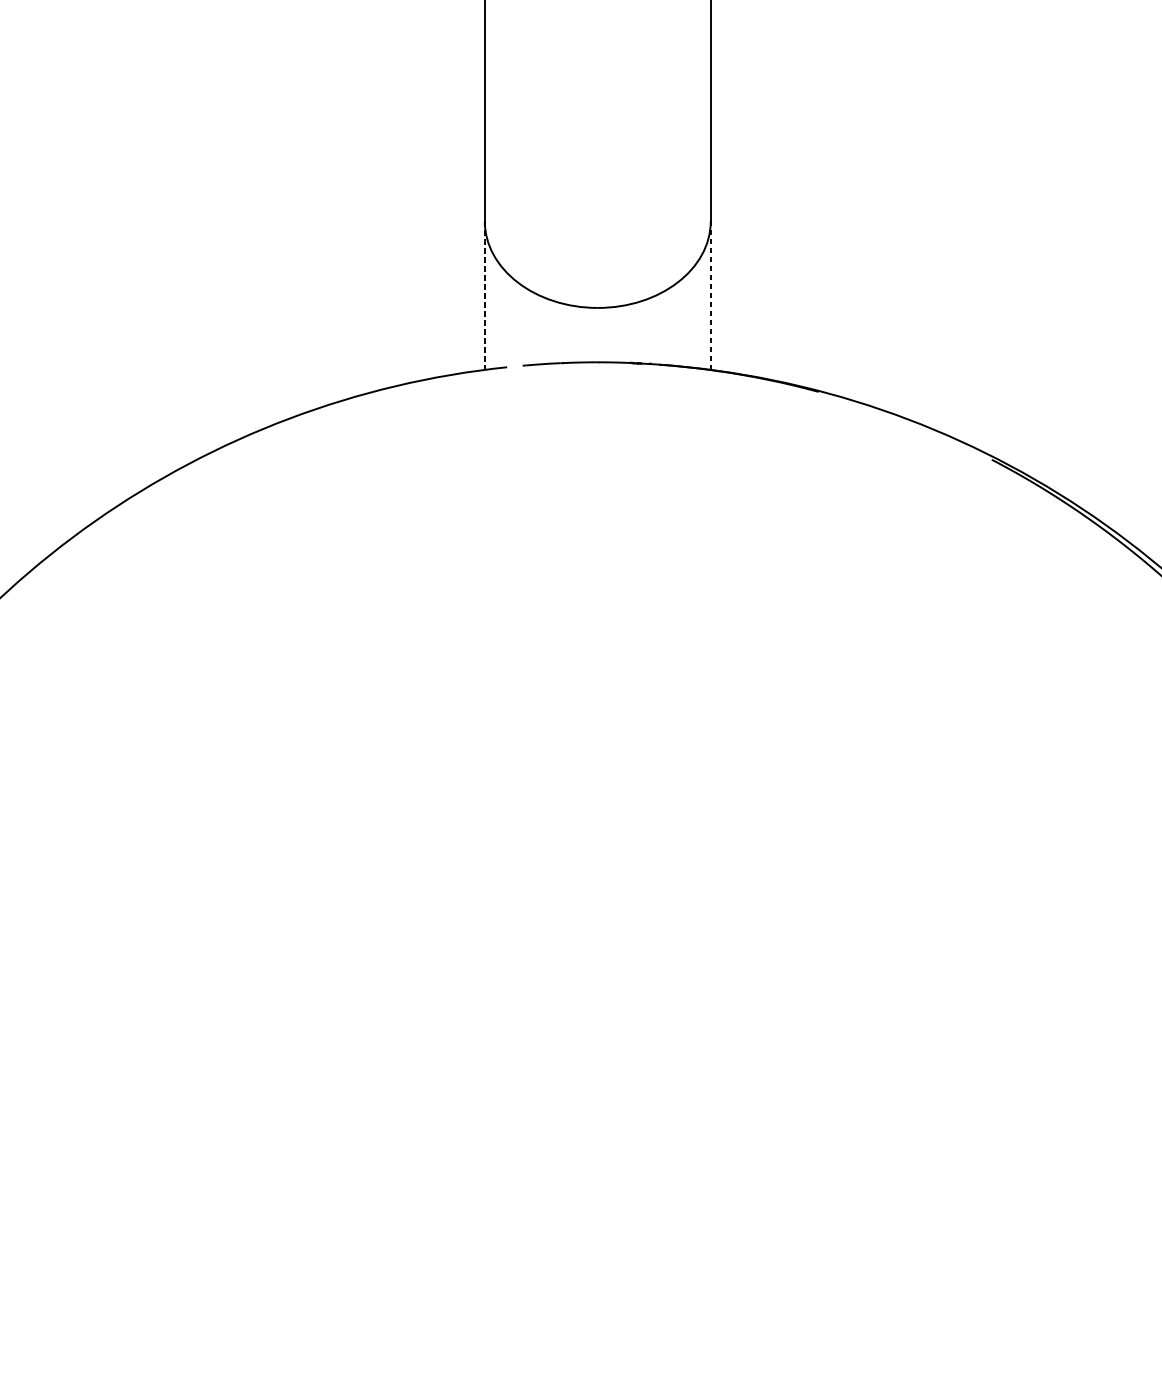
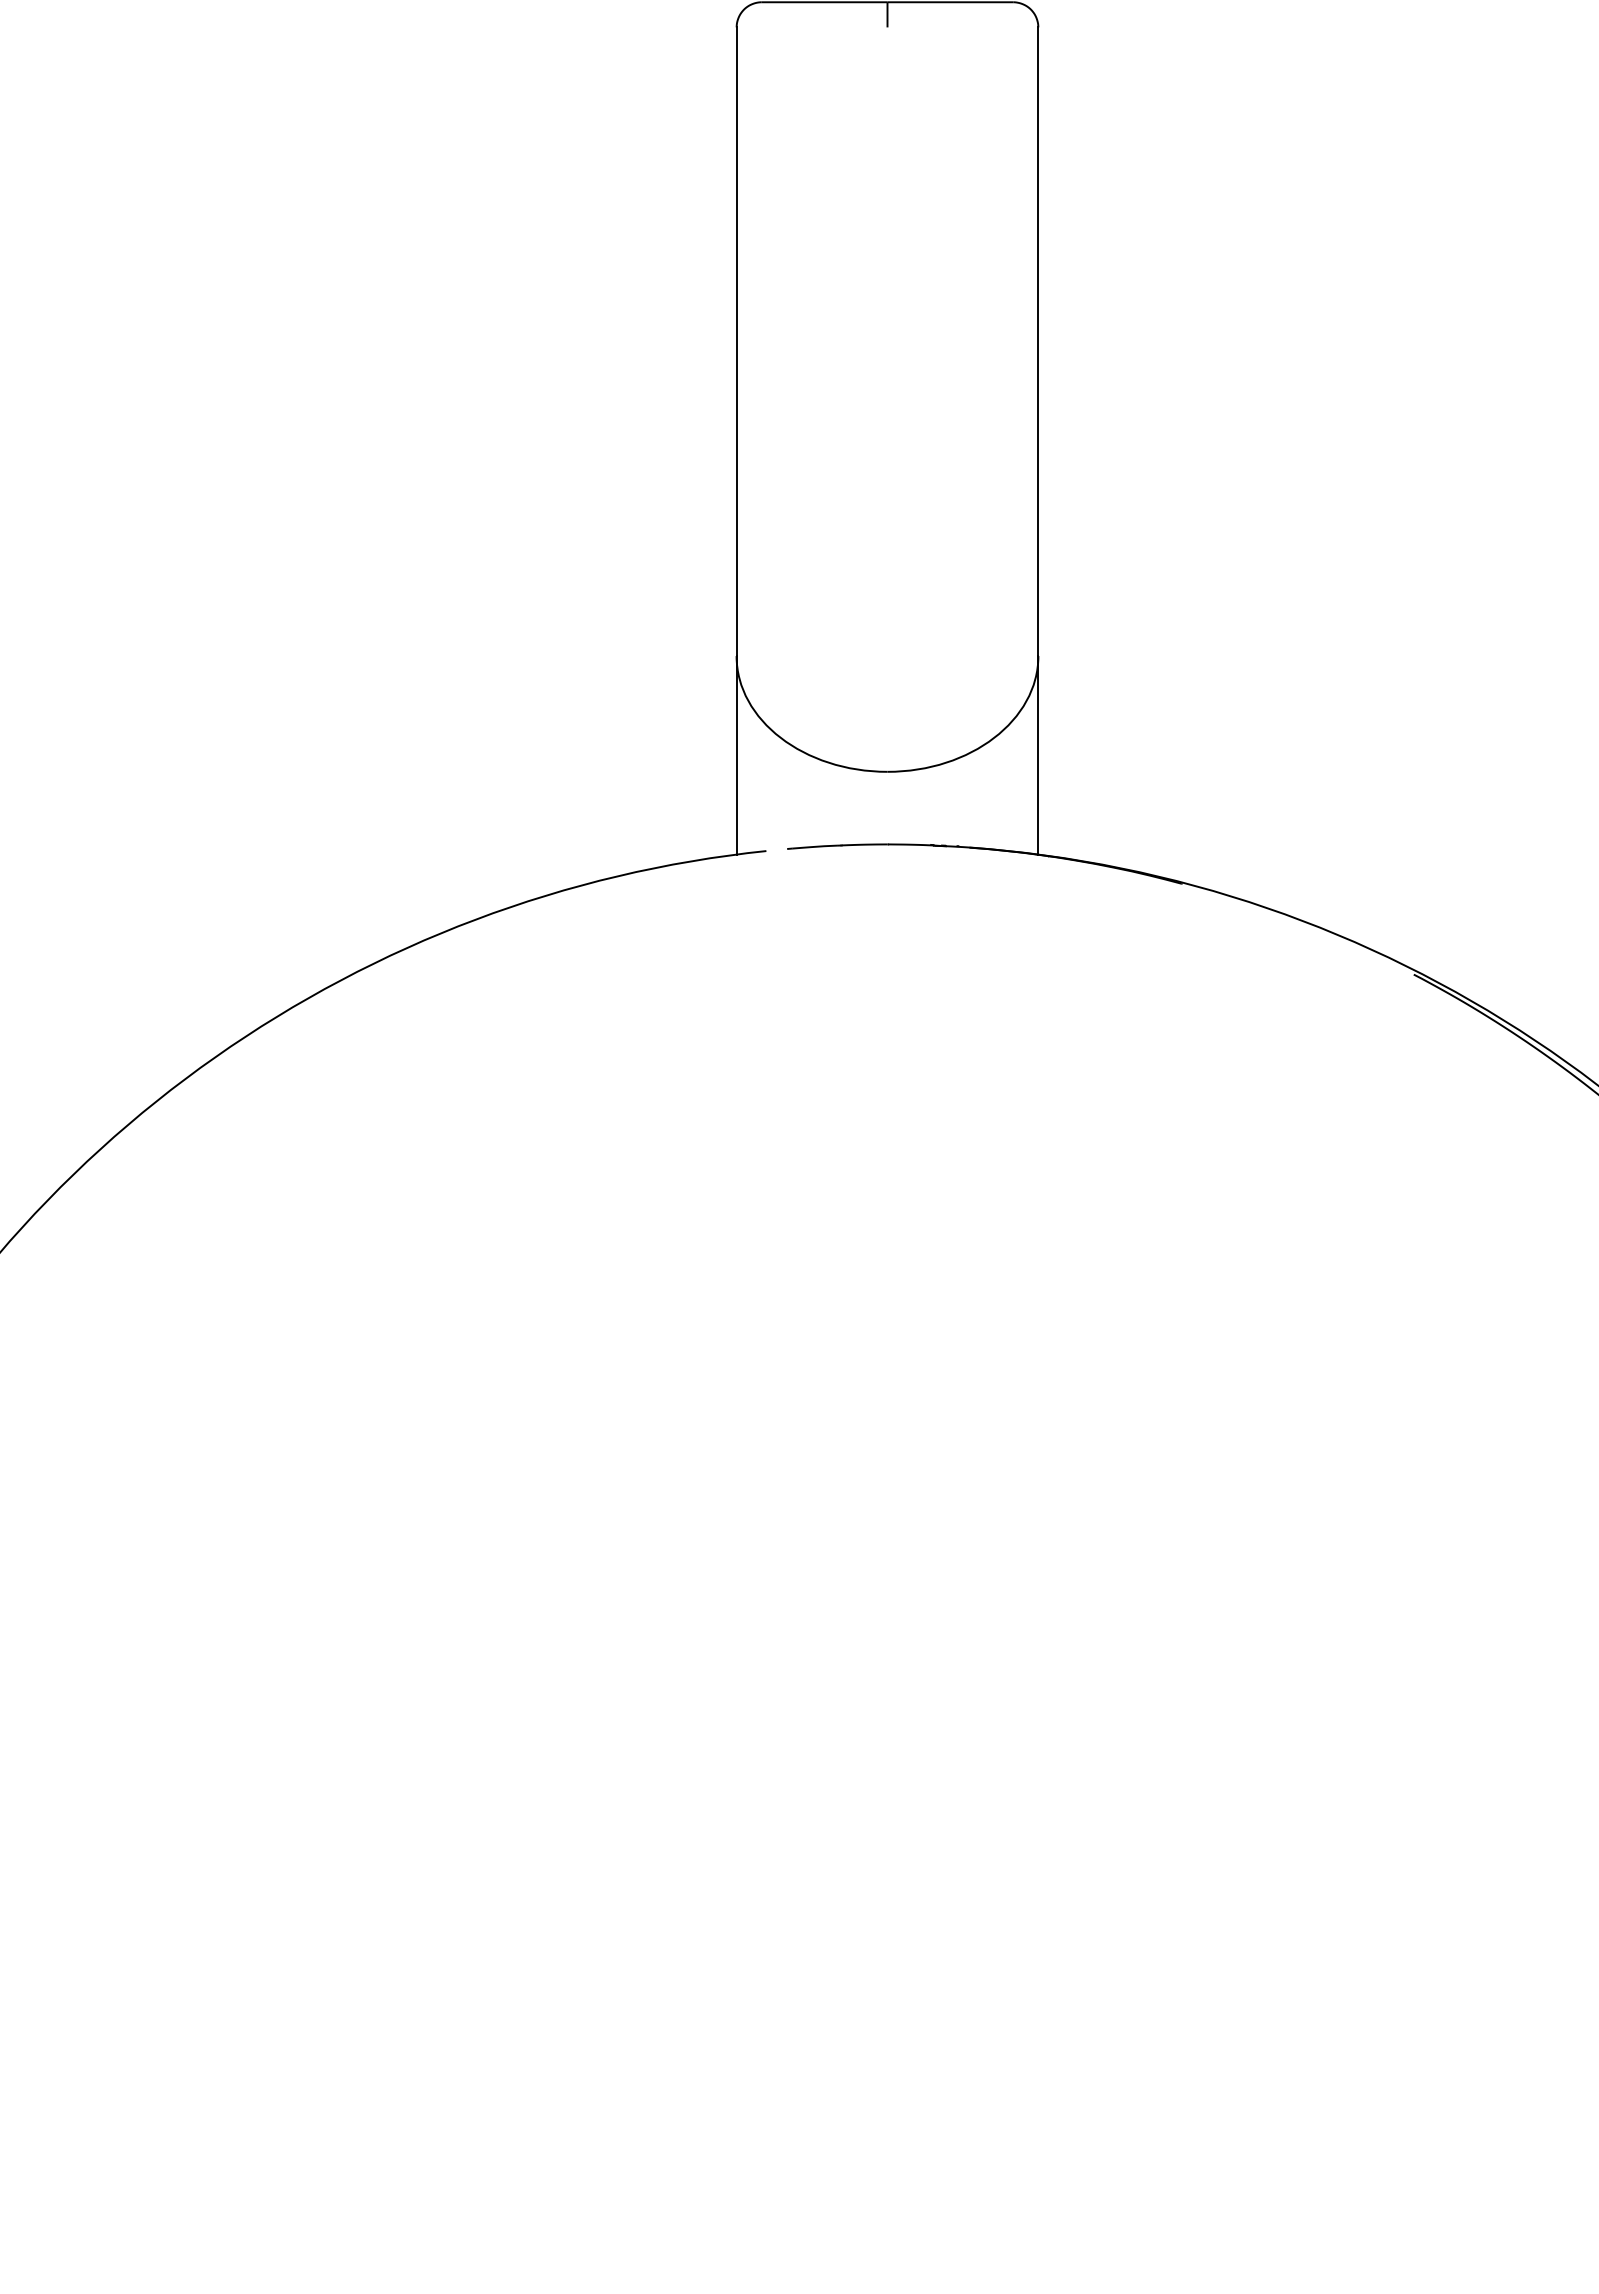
line: (710, 294) -> (1038, 754), dashed -> solid
line: (484, 295) -> (736, 755), dashed -> solid

